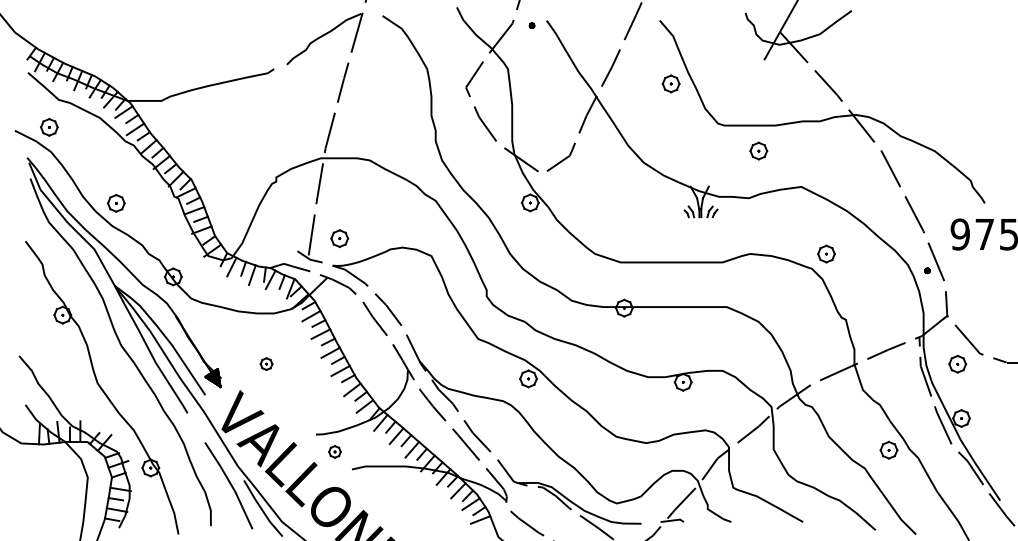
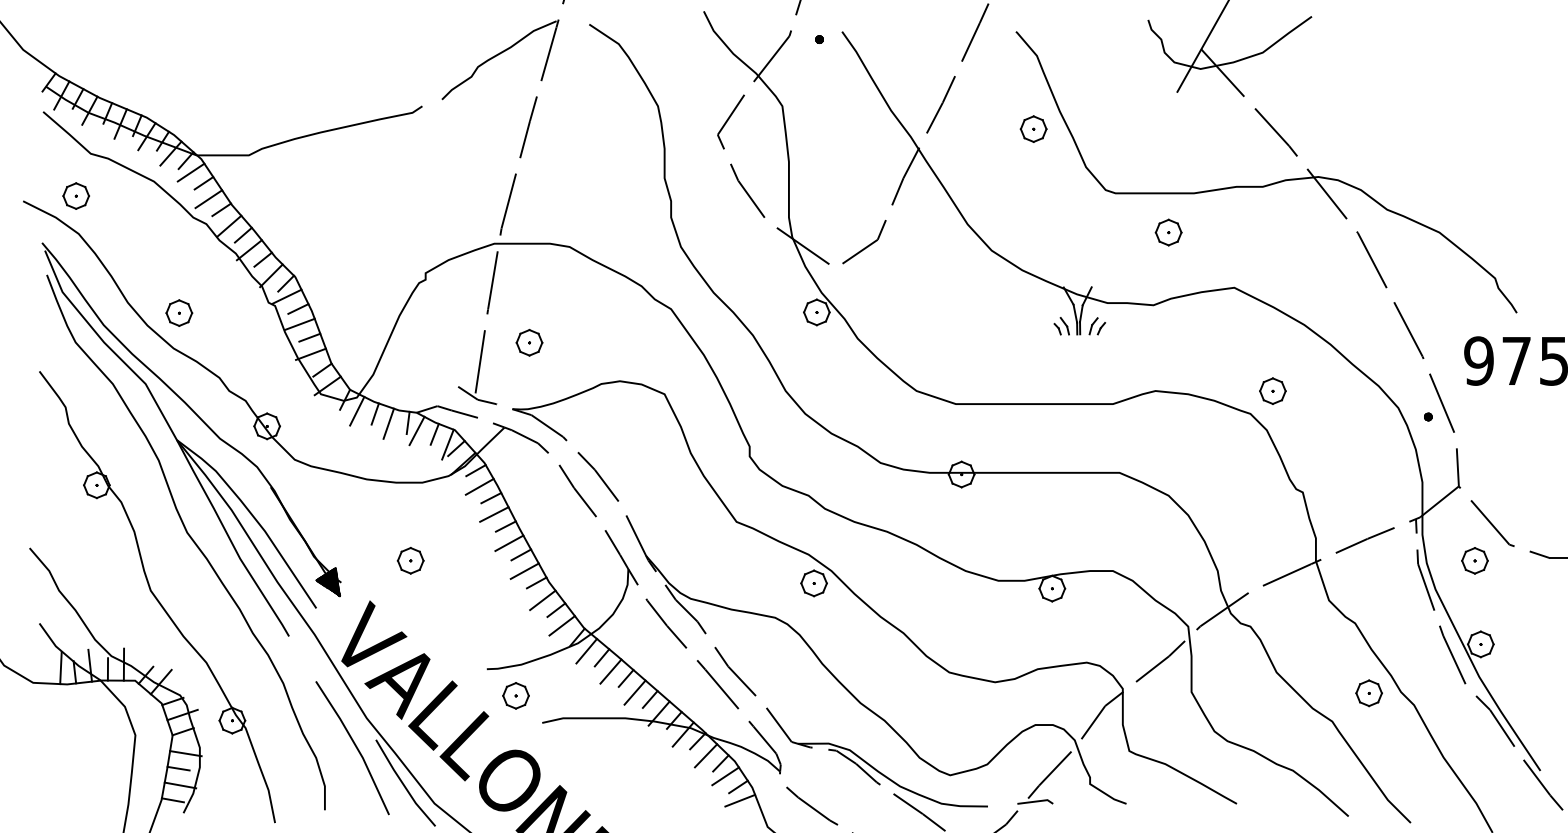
part: (339, 238) -> (529, 342), moved
part: (266, 363) -> (410, 559), size x1.43
part: (334, 451) -> (515, 695), size x1.43

